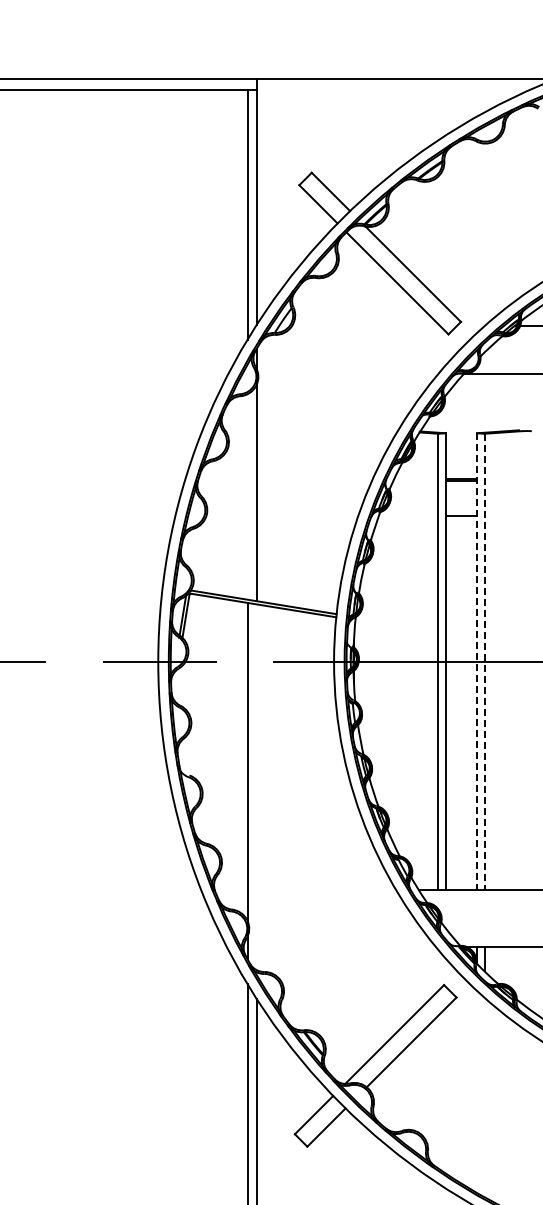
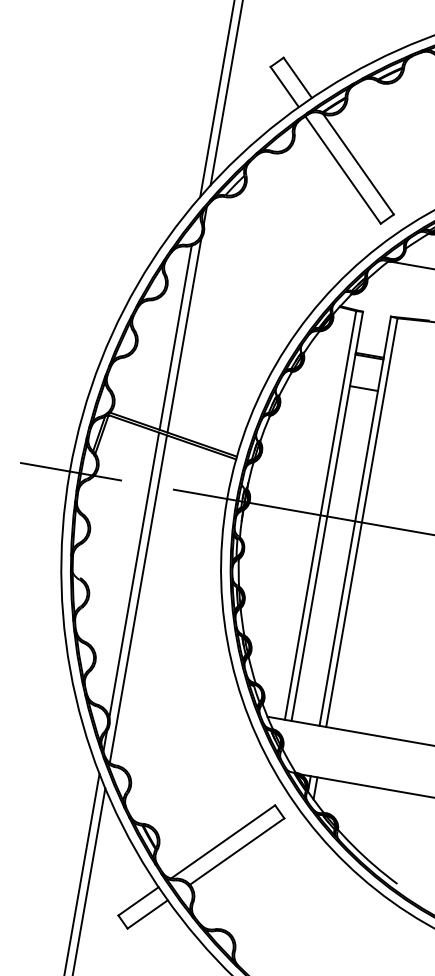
line: (247, 495) -> (175, 336), added
line: (477, 661) -> (355, 520), dashed -> solid
line: (484, 662) -> (361, 522), dashed -> solid
line: (256, 787) -> (138, 599), added

